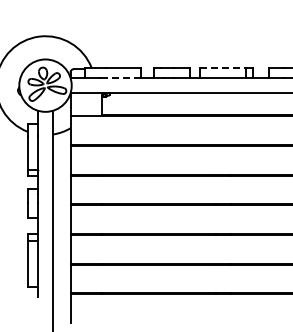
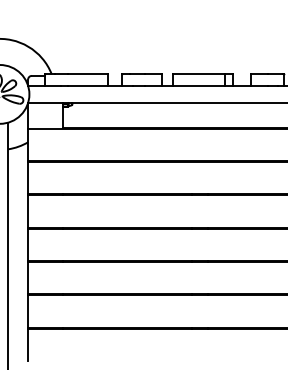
line: (223, 67) -> (199, 74), dashed -> solid
line: (123, 78) -> (87, 86), dashed -> solid

